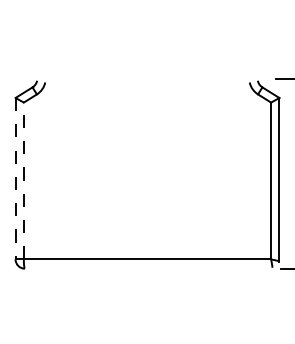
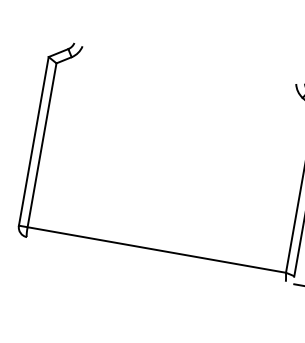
line: (15, 178) -> (33, 141), dashed -> solid
line: (23, 180) -> (41, 144), dashed -> solid

